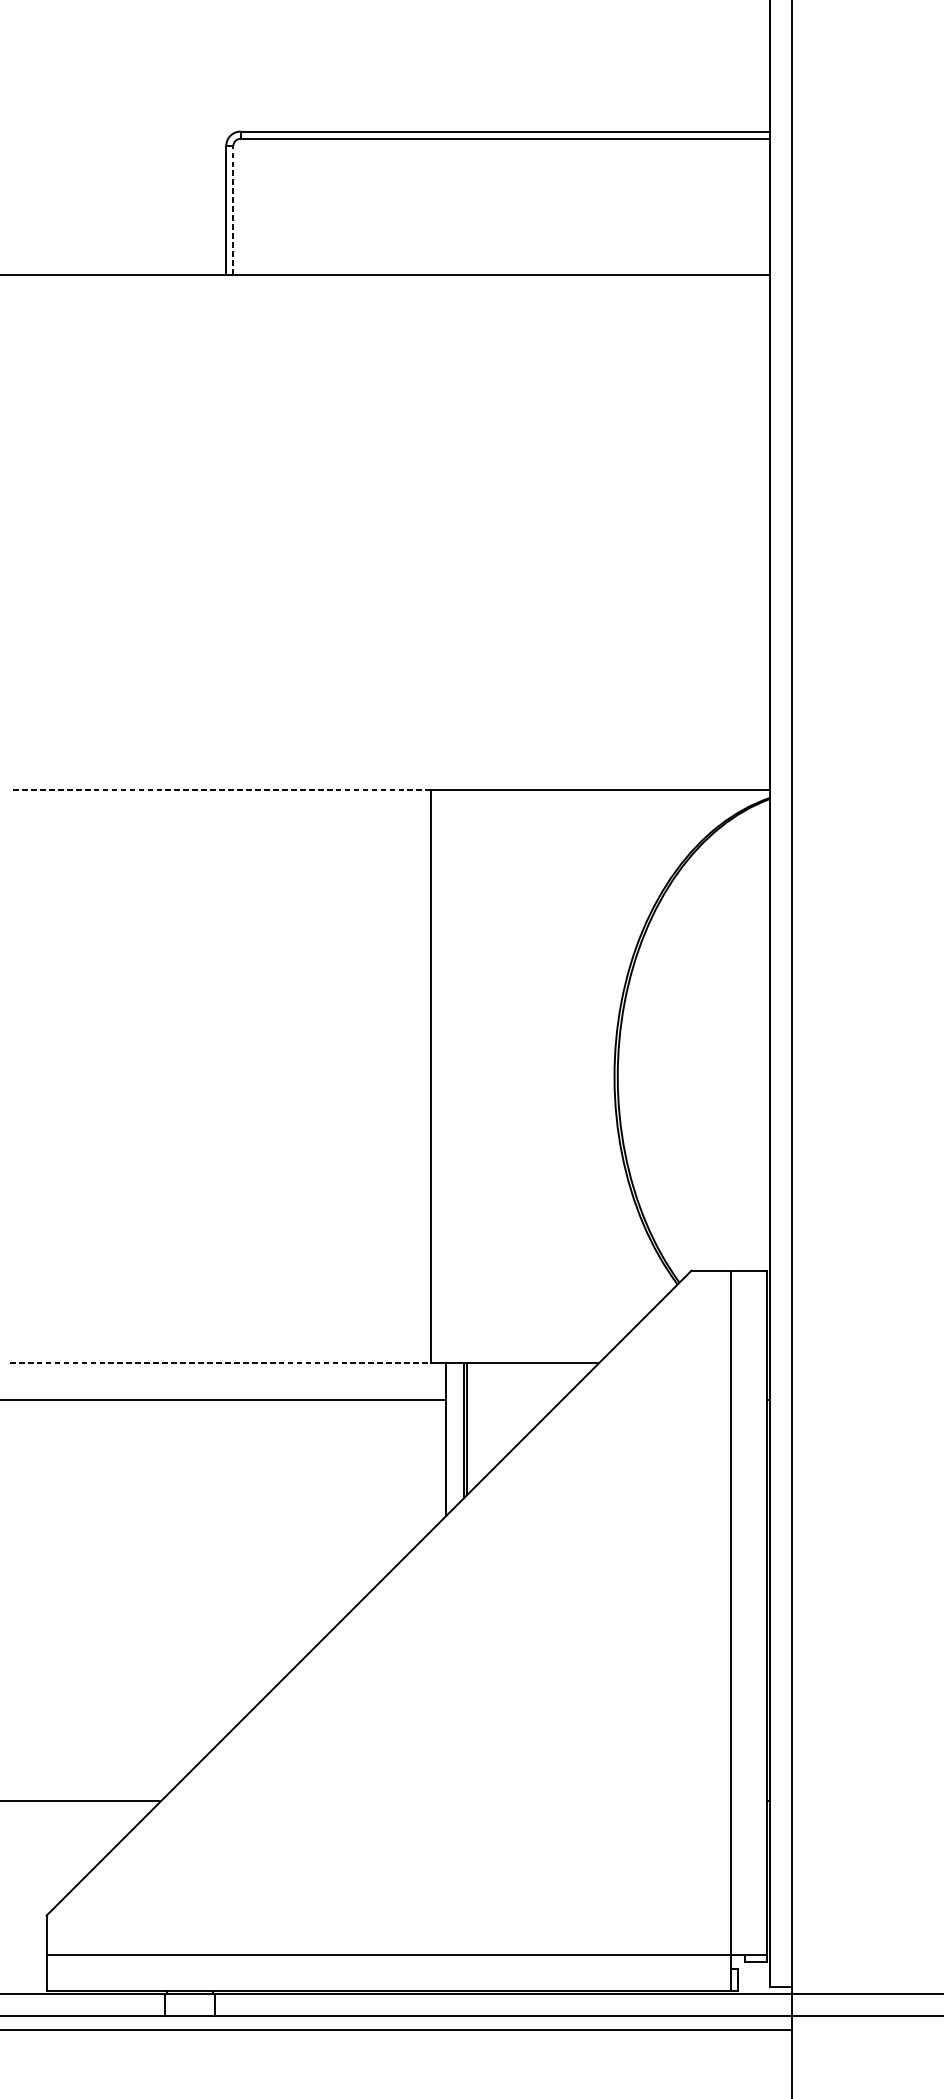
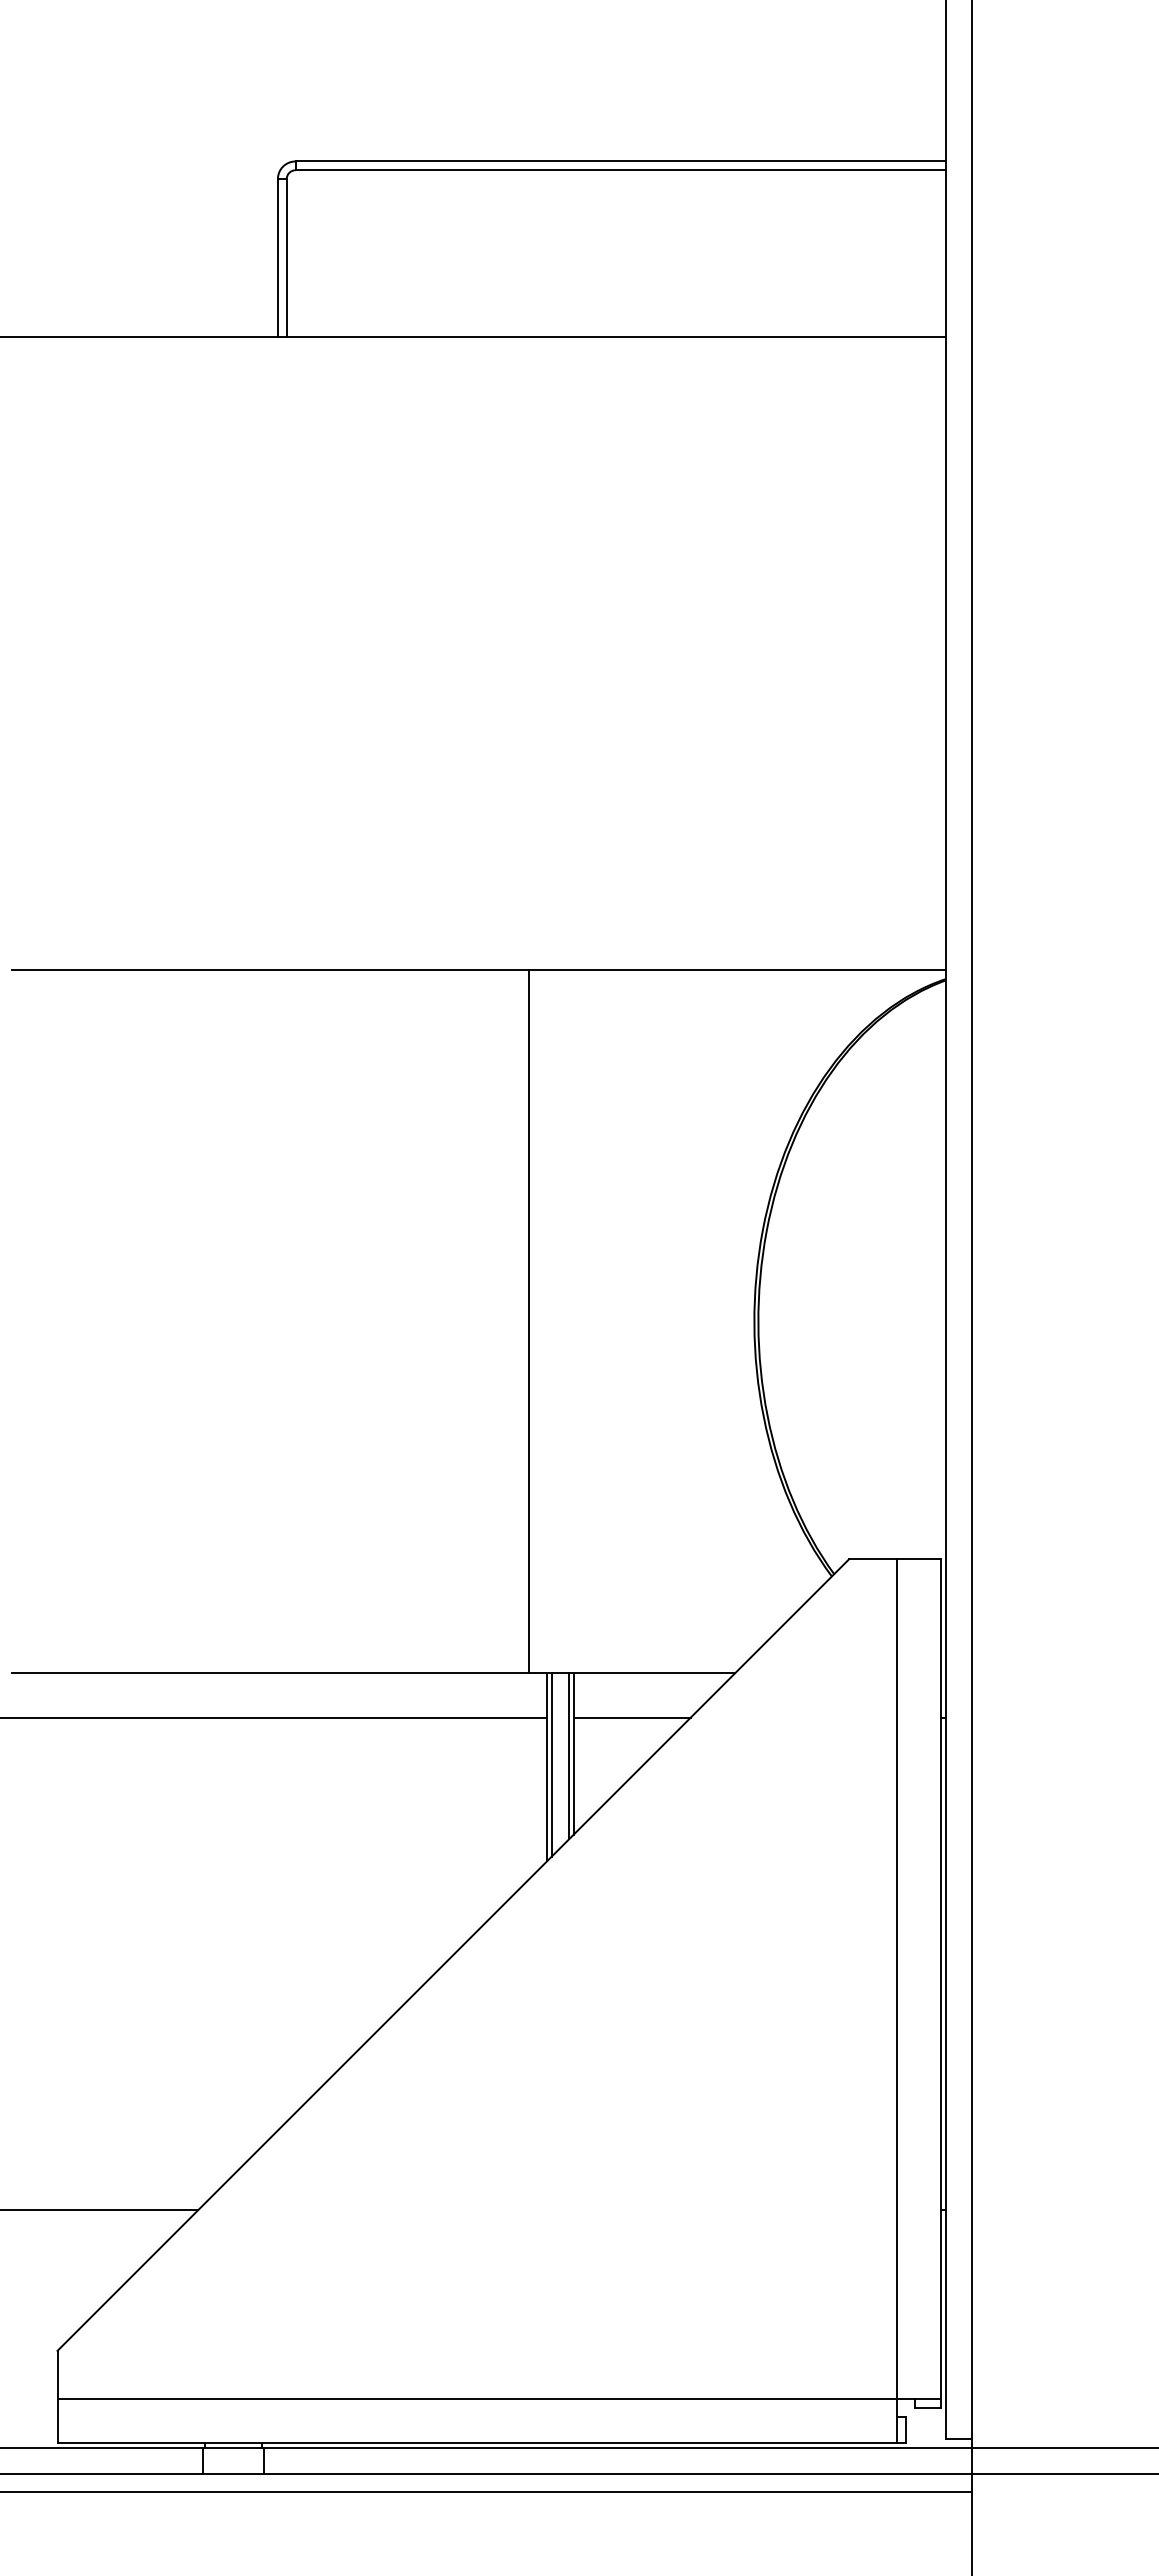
line: (233, 209) -> (286, 257), dashed -> solid
line: (220, 789) -> (270, 969), dashed -> solid
line: (221, 1363) -> (271, 1673), dashed -> solid
line: (514, 1399) -> (631, 1717), added
line: (449, 1437) -> (551, 1764), added

